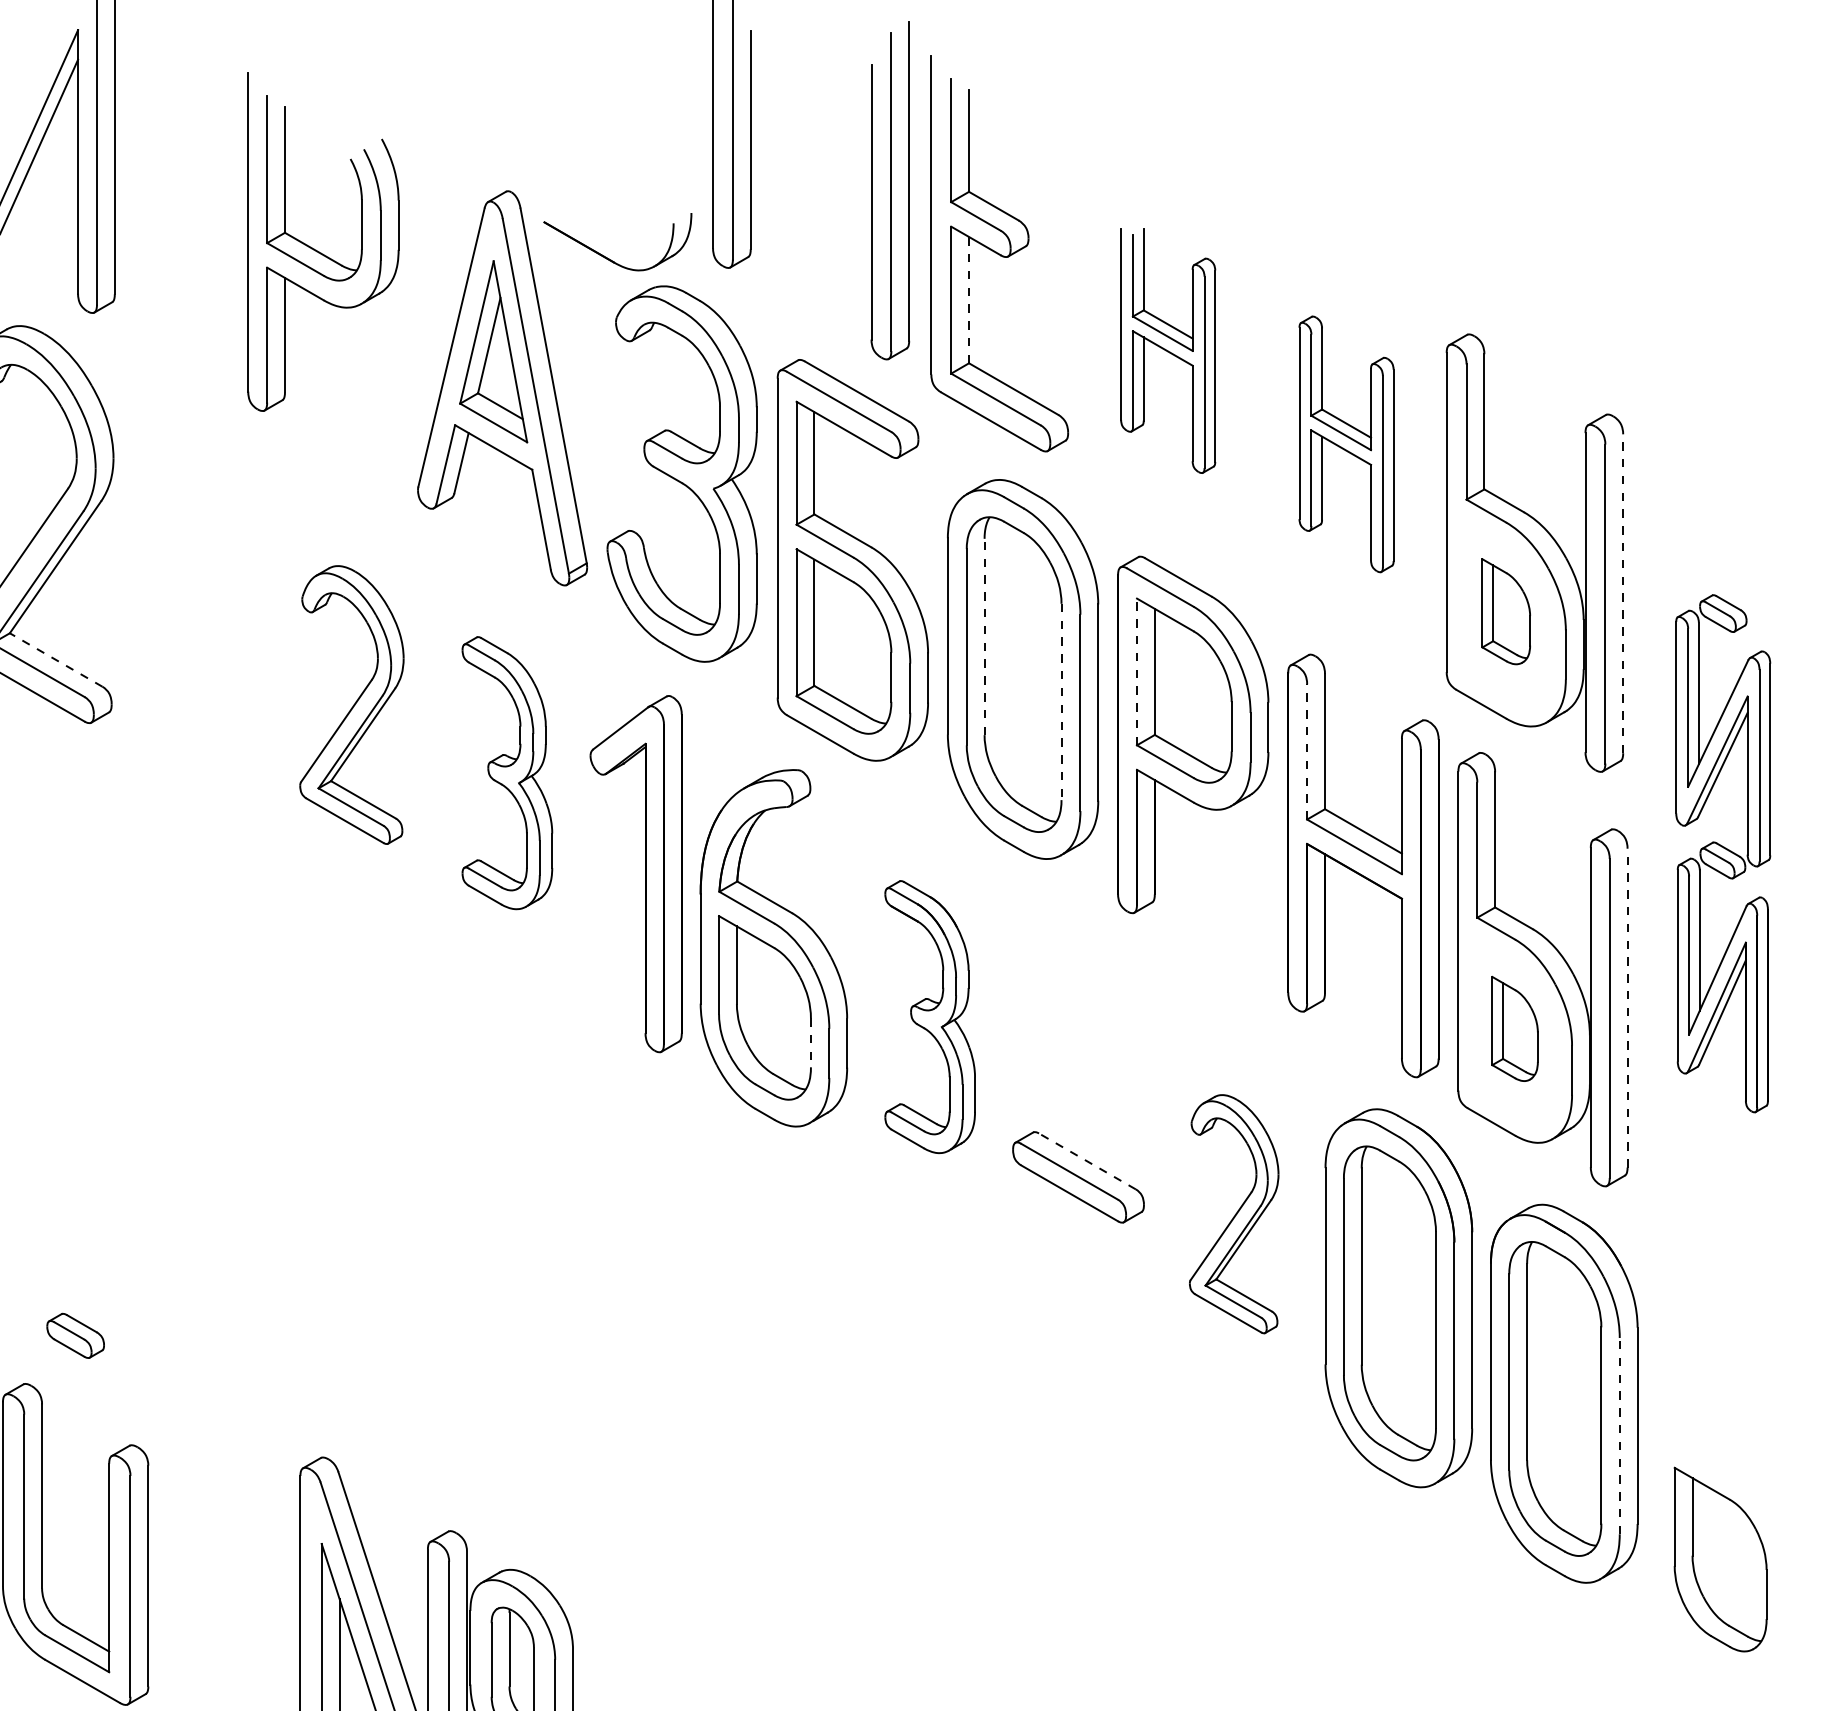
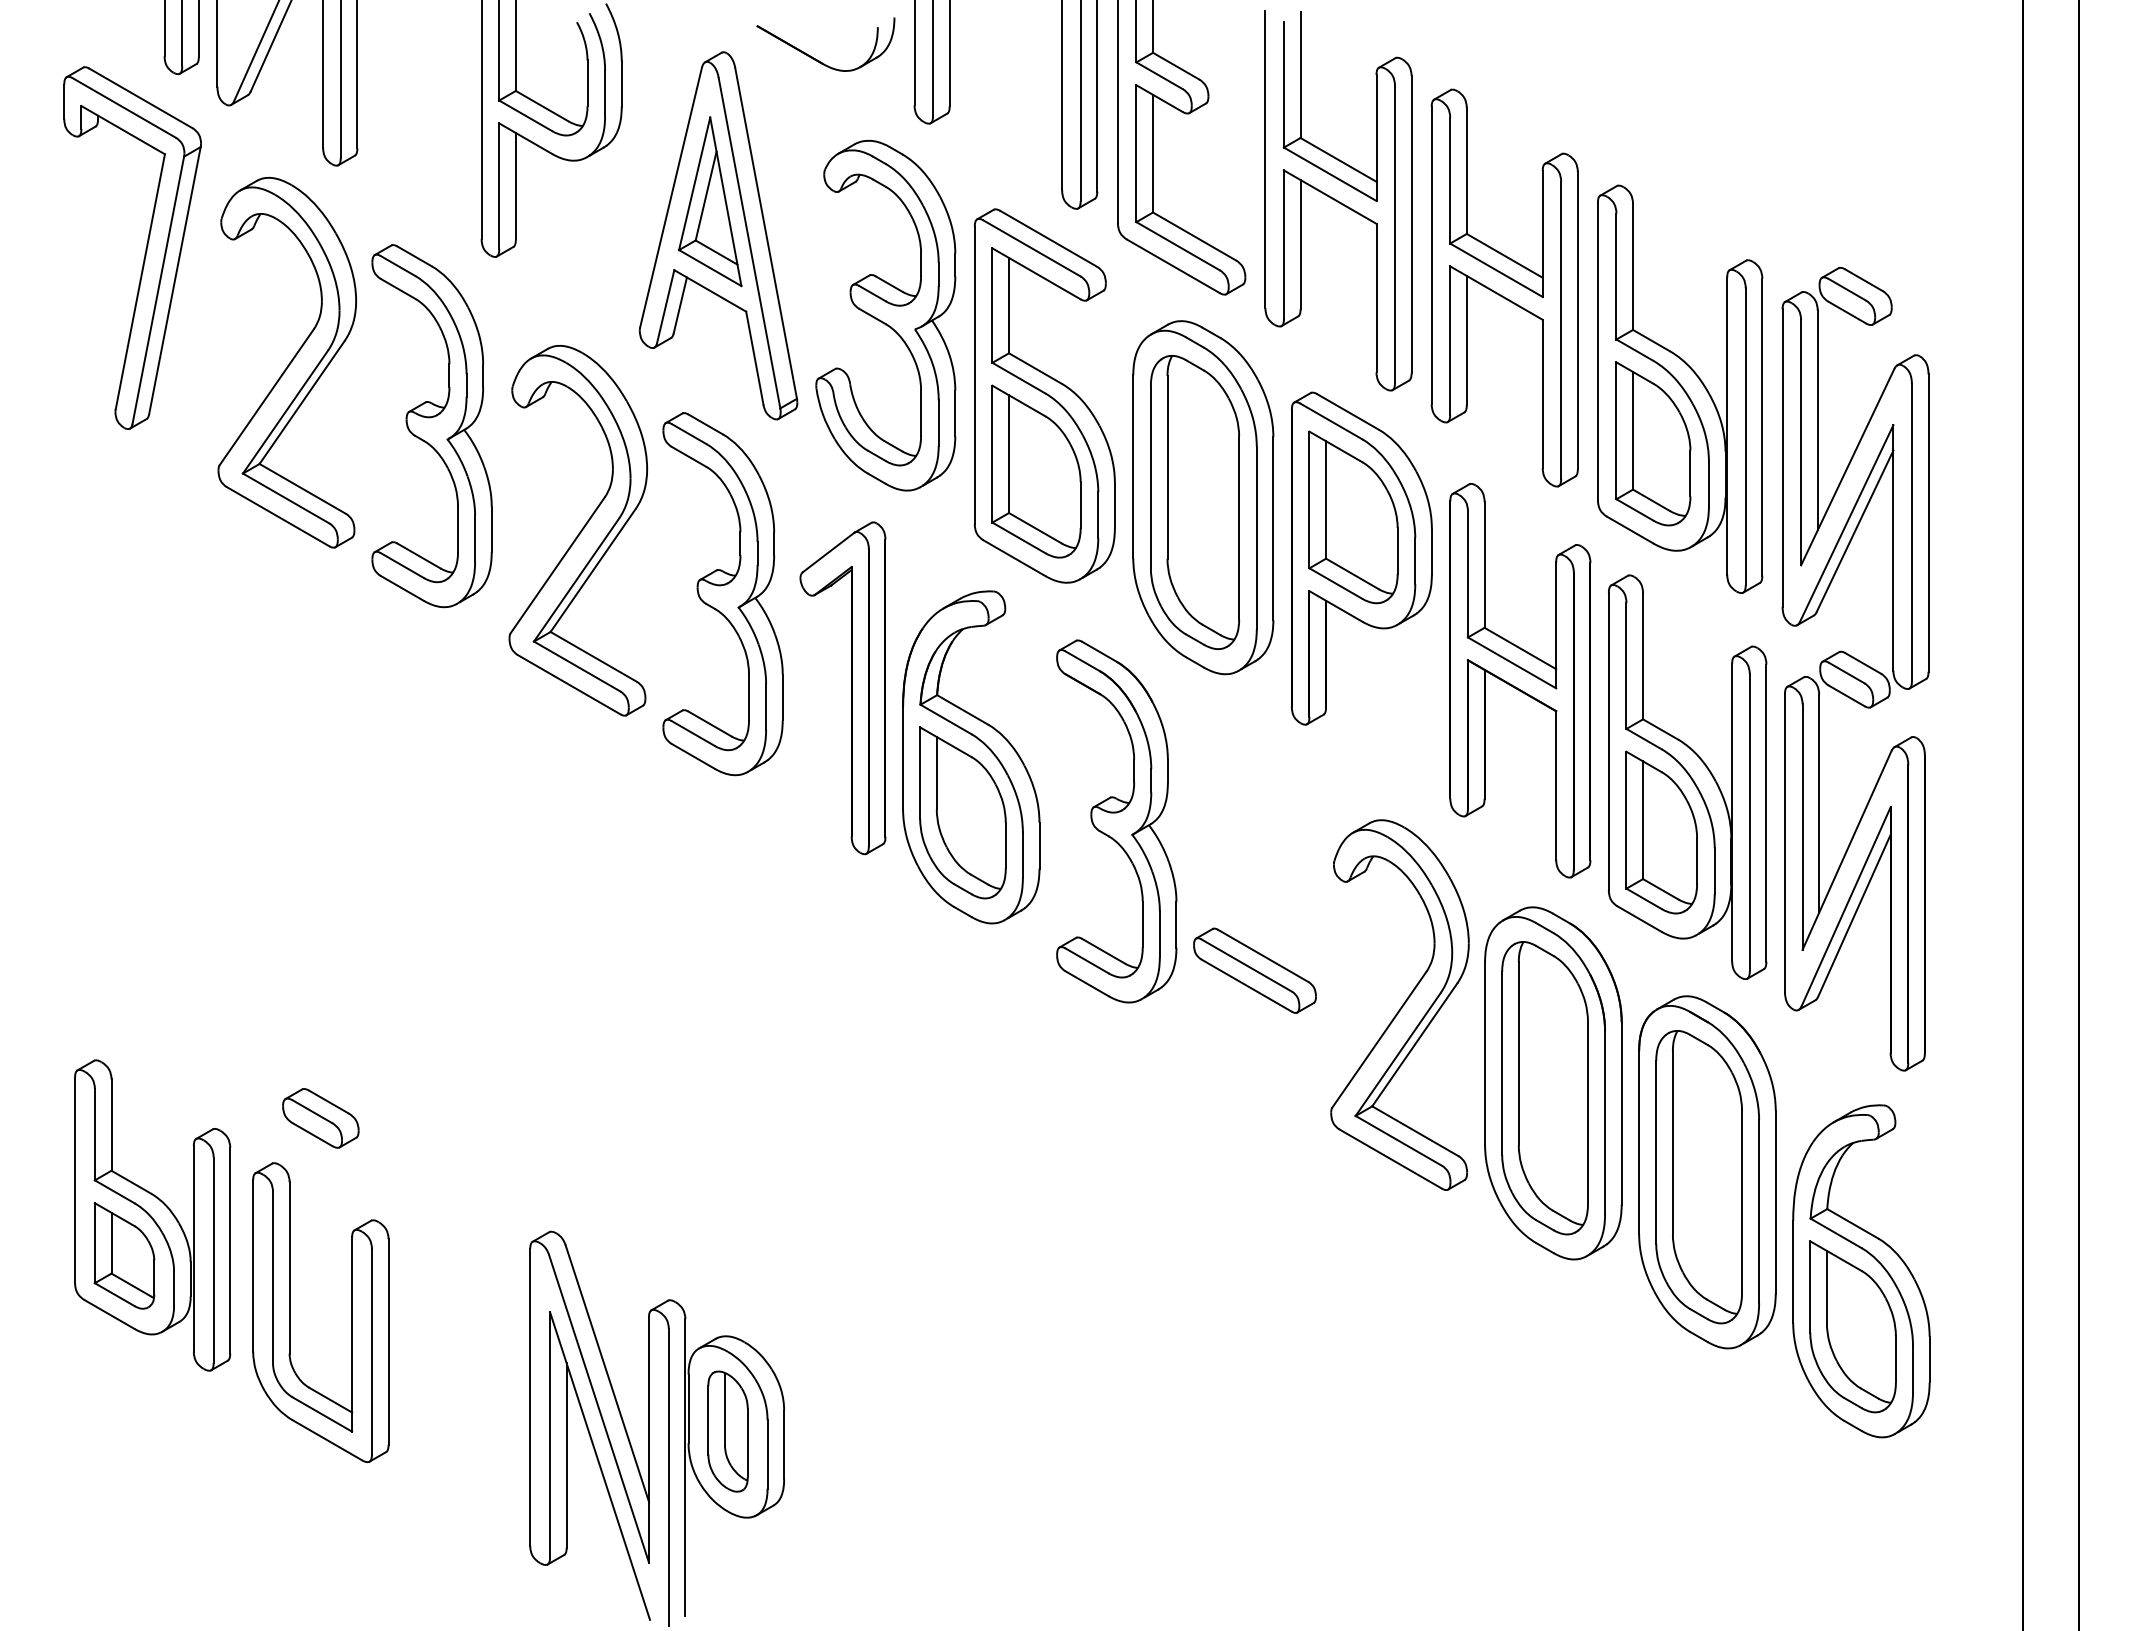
part: (608, 258) -> (817, 59), moved
line: (969, 299) -> (1153, 153), dashed -> solid
part: (1168, 350) -> (1338, 200), size x1.67
part: (1346, 443) -> (1504, 287), size x1.67
part: (194, 593) -> (431, 426), added
line: (1623, 594) -> (1762, 427), dashed -> solid
part: (1506, 611) -> (1653, 443), size x1.67
line: (984, 635) -> (1167, 466), dashed -> solid
line: (55, 659) -> (302, 488), dashed -> solid
line: (1137, 671) -> (1309, 499), dashed -> solid
line: (1061, 702) -> (1239, 528), dashed -> solid
part: (351, 704) -> (577, 530), size x1.43
line: (1306, 751) -> (1467, 574), dashed -> solid
part: (506, 773) -> (722, 594), size x1.43
part: (1723, 853) -> (1855, 669), size x1.67
line: (1627, 1008) -> (1766, 813), dashed -> solid
part: (929, 1017) -> (1116, 821), size x1.43
part: (1514, 1028) -> (1661, 832), size x1.67
line: (810, 1042) -> (1005, 845), dashed -> solid
line: (1086, 1160) -> (1262, 955), dashed -> solid
part: (1233, 1213) -> (1399, 1004), size x1.67
part: (75, 1335) -> (320, 1118), size x1.43
line: (1620, 1435) -> (1759, 1211), dashed -> solid
part: (1729, 1500) -> (1861, 1271), added

